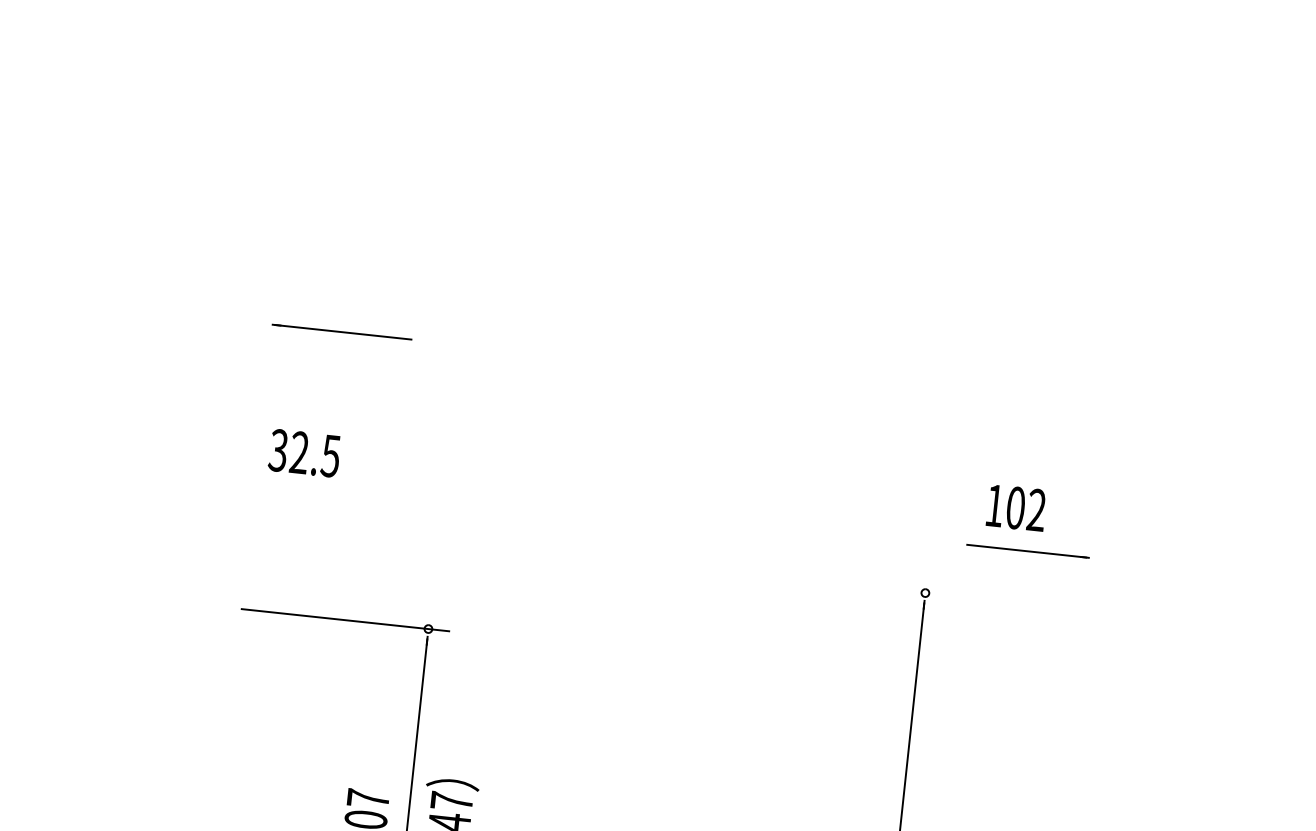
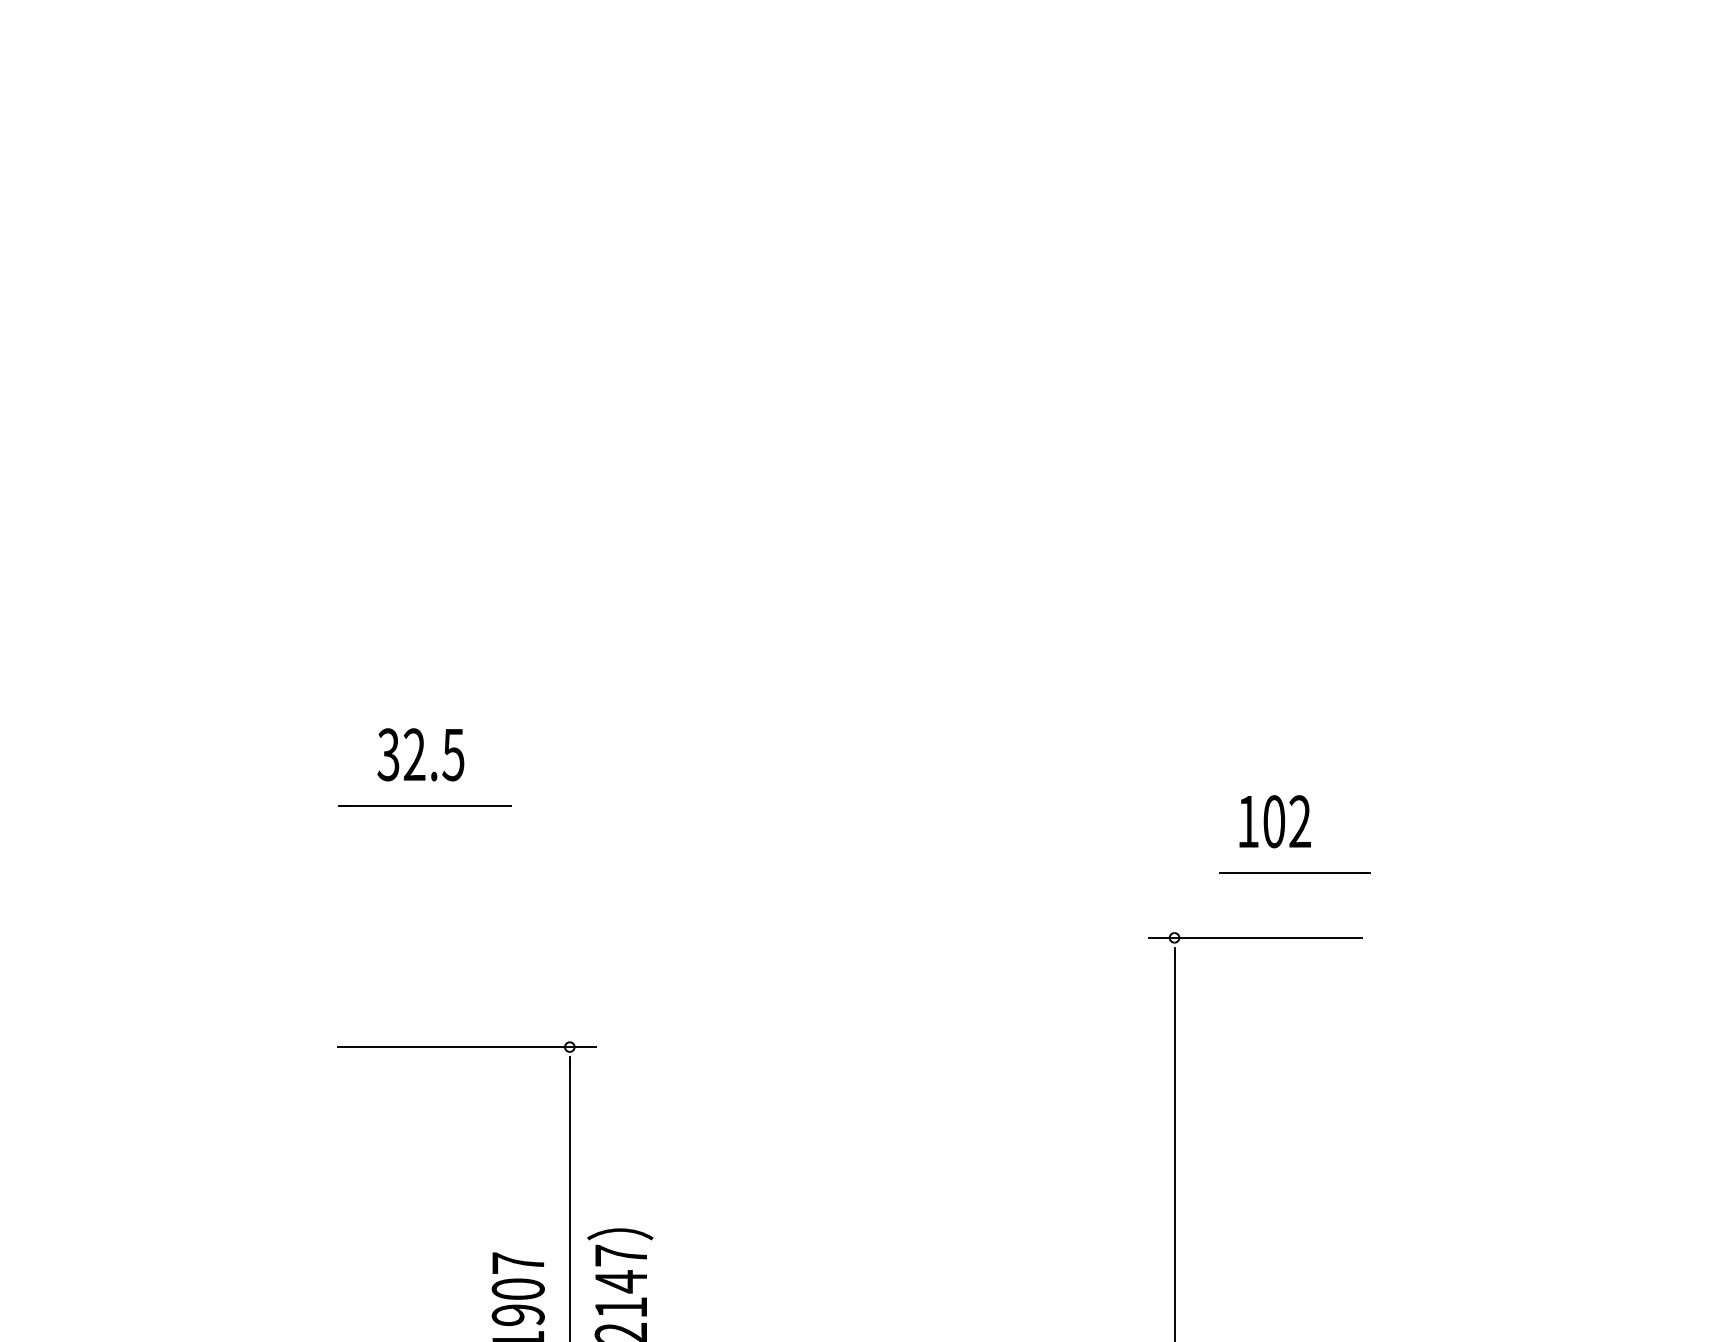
line: (341, 331) -> (424, 805), moved
text: (304, 453) -> (420, 754), moved
line: (990, 599) -> (1255, 937), added

